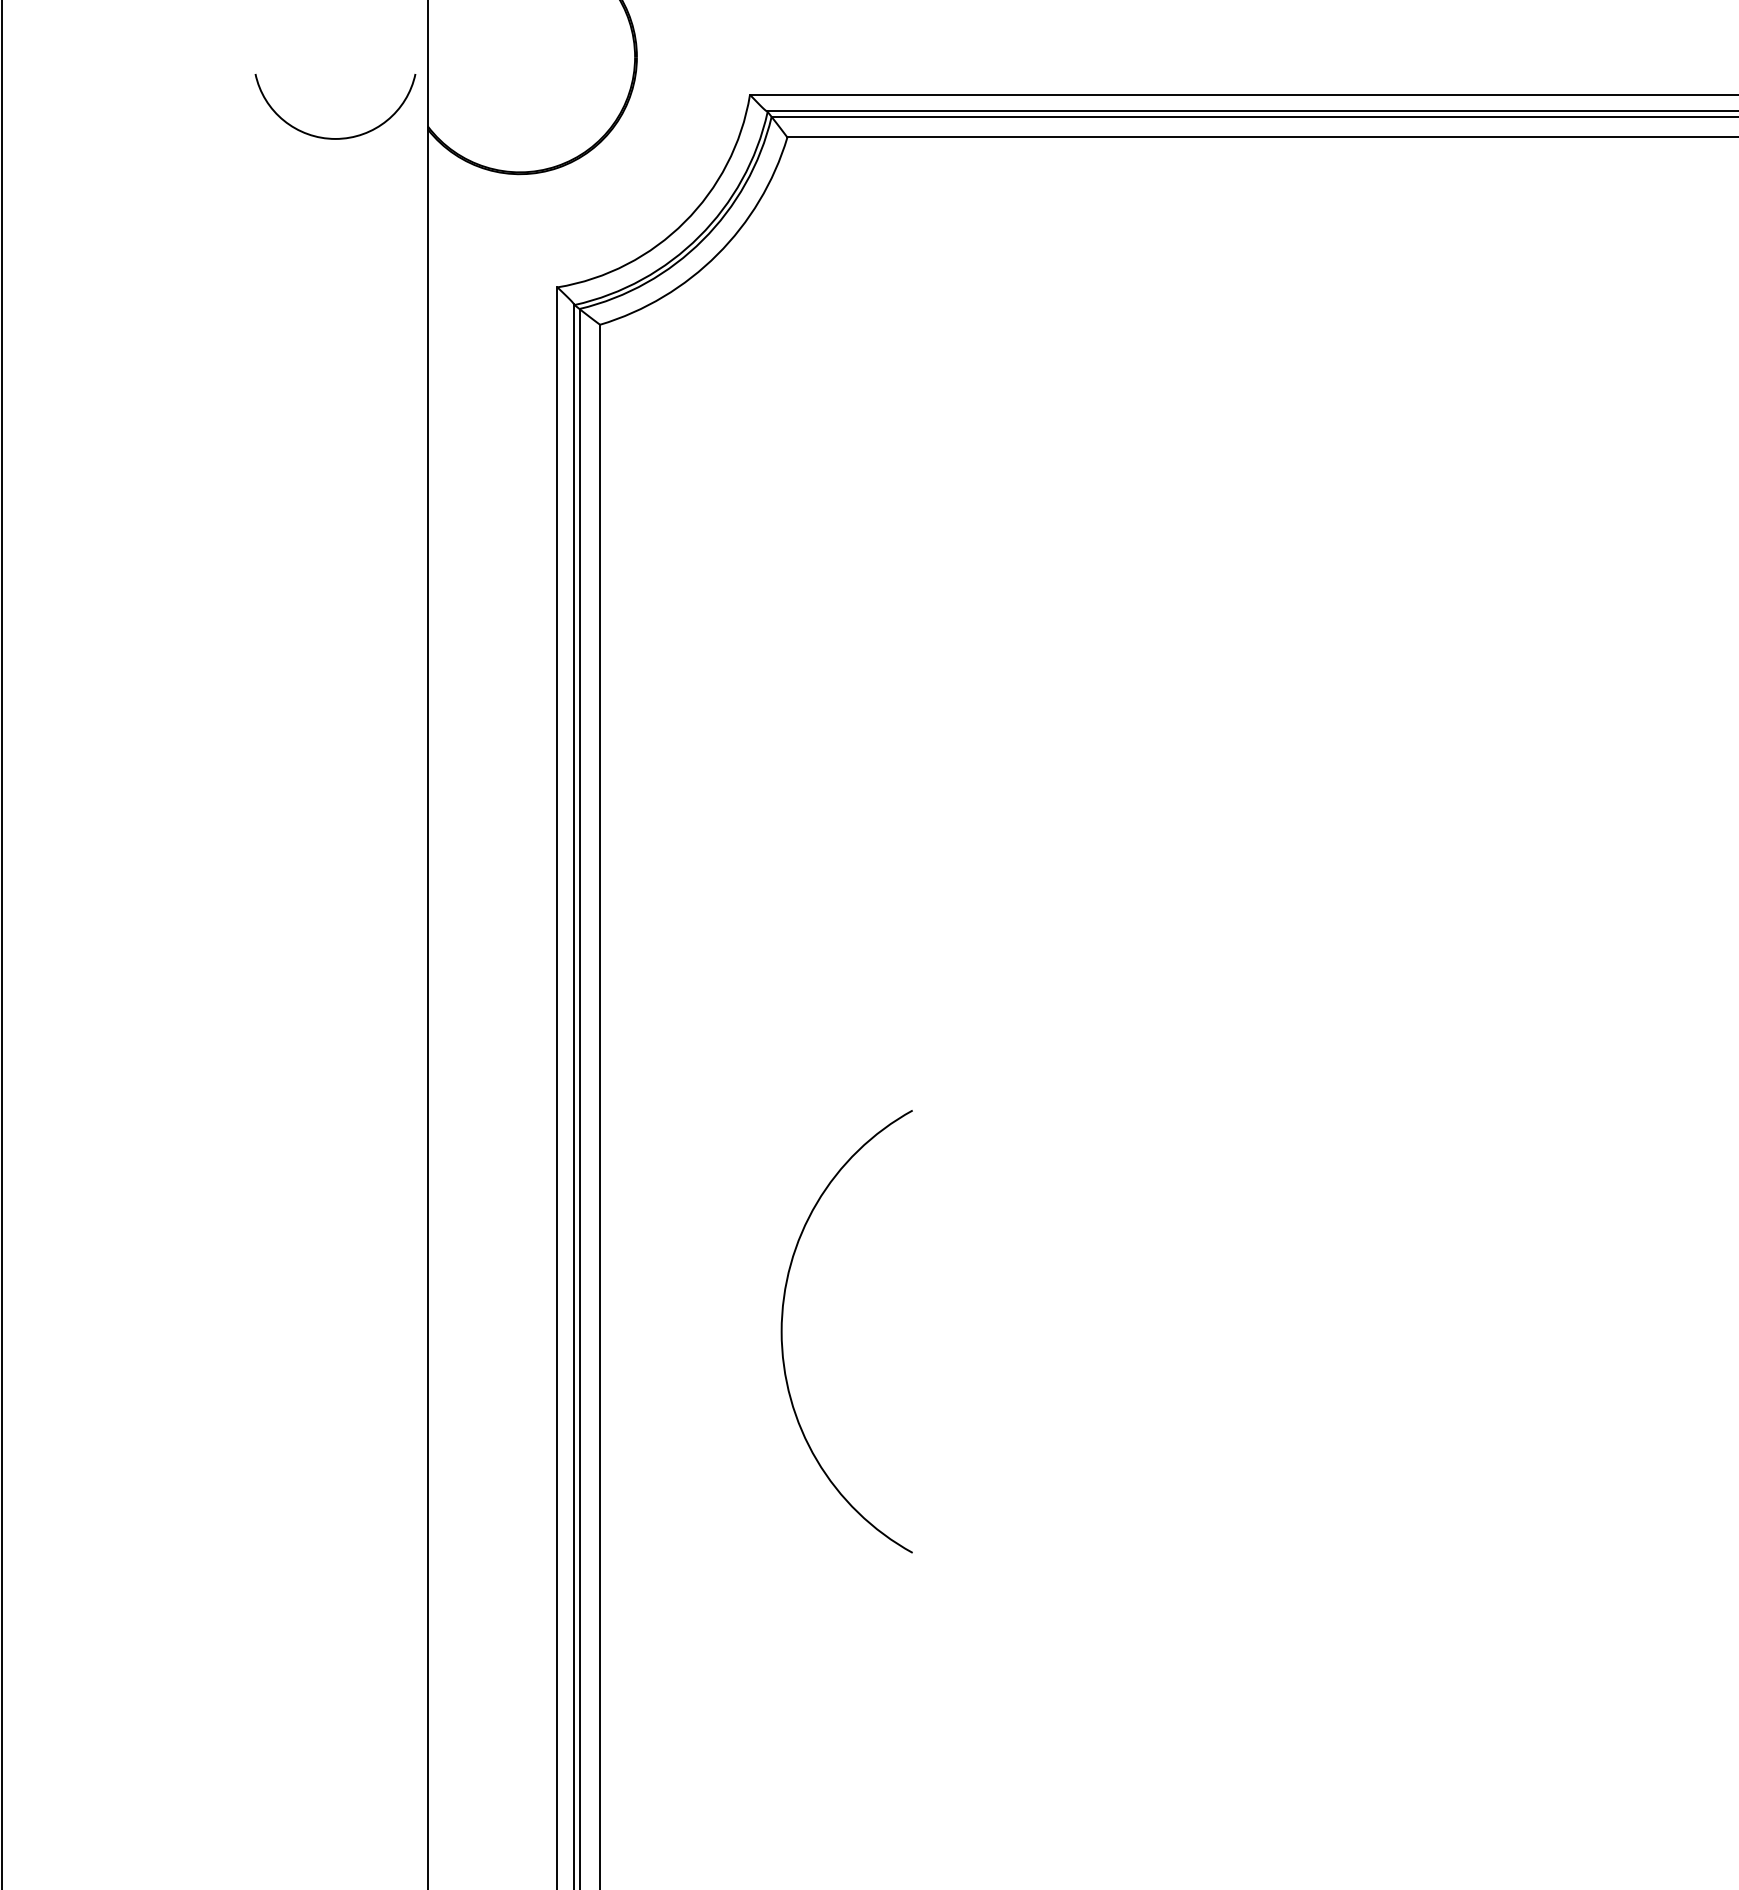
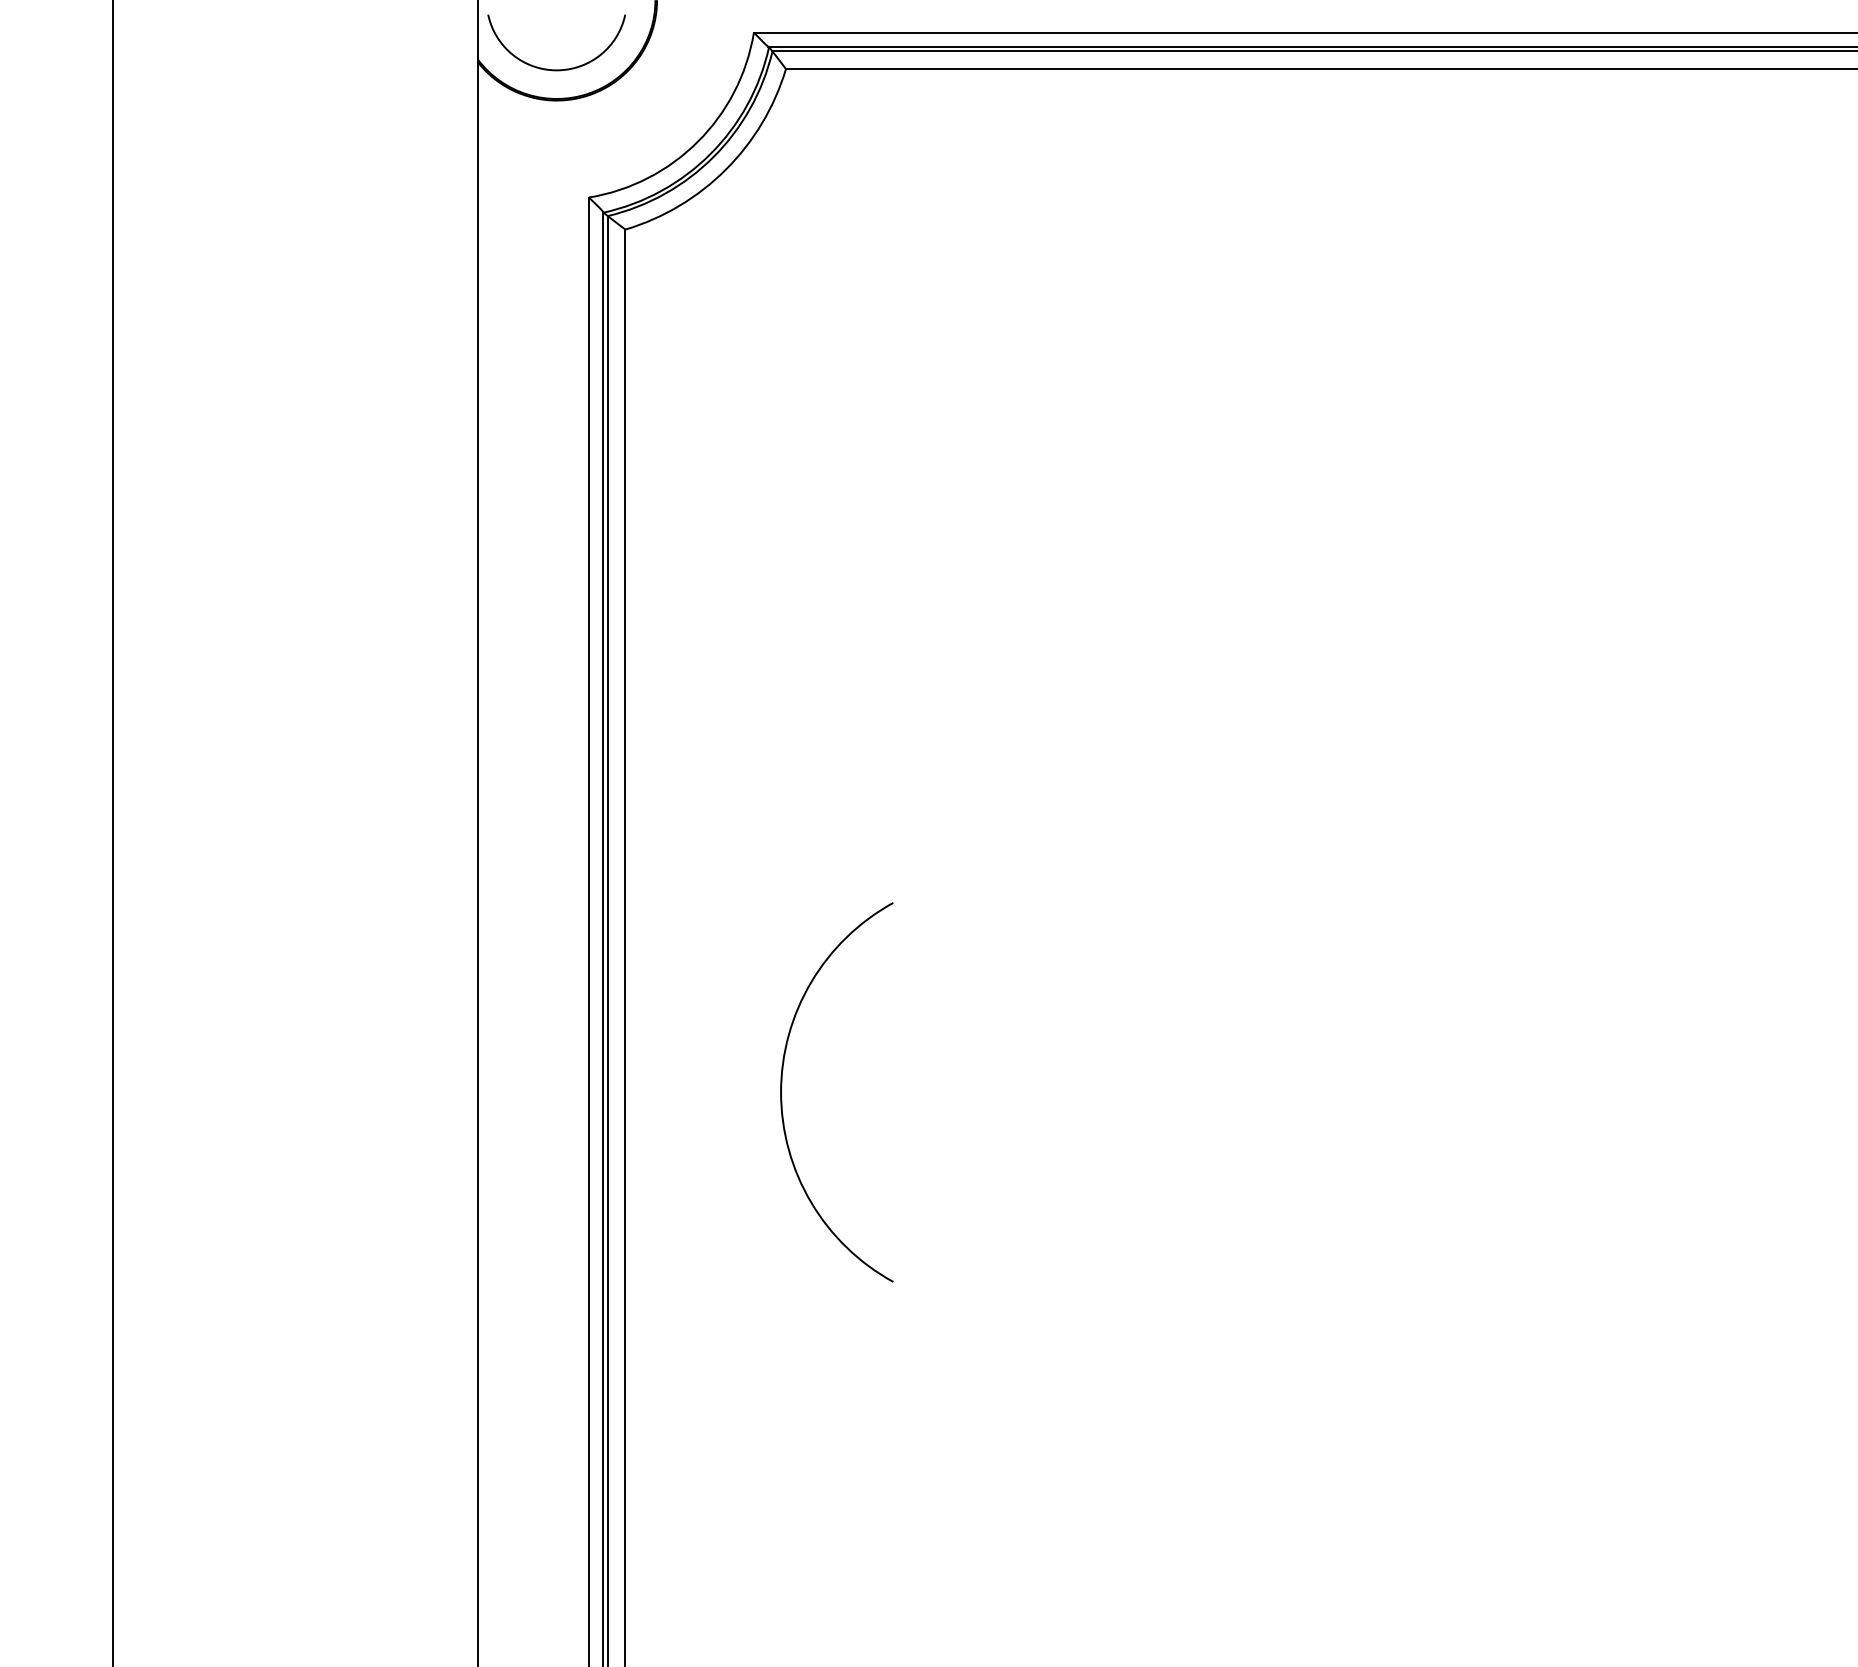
arc: (335, 137) -> (556, 69), moved

